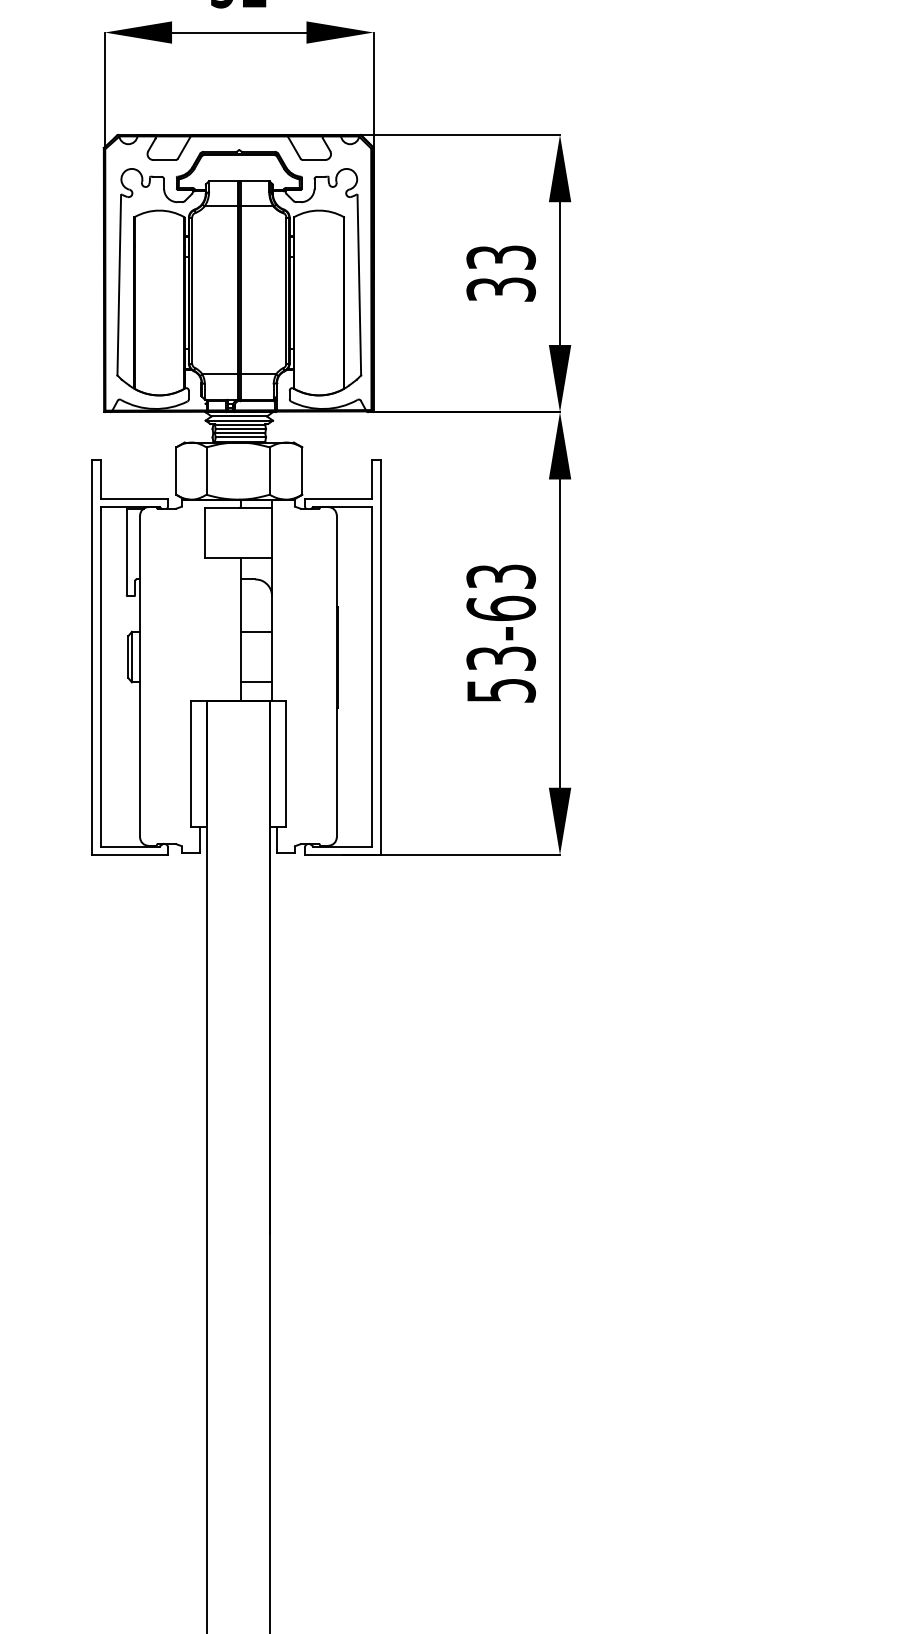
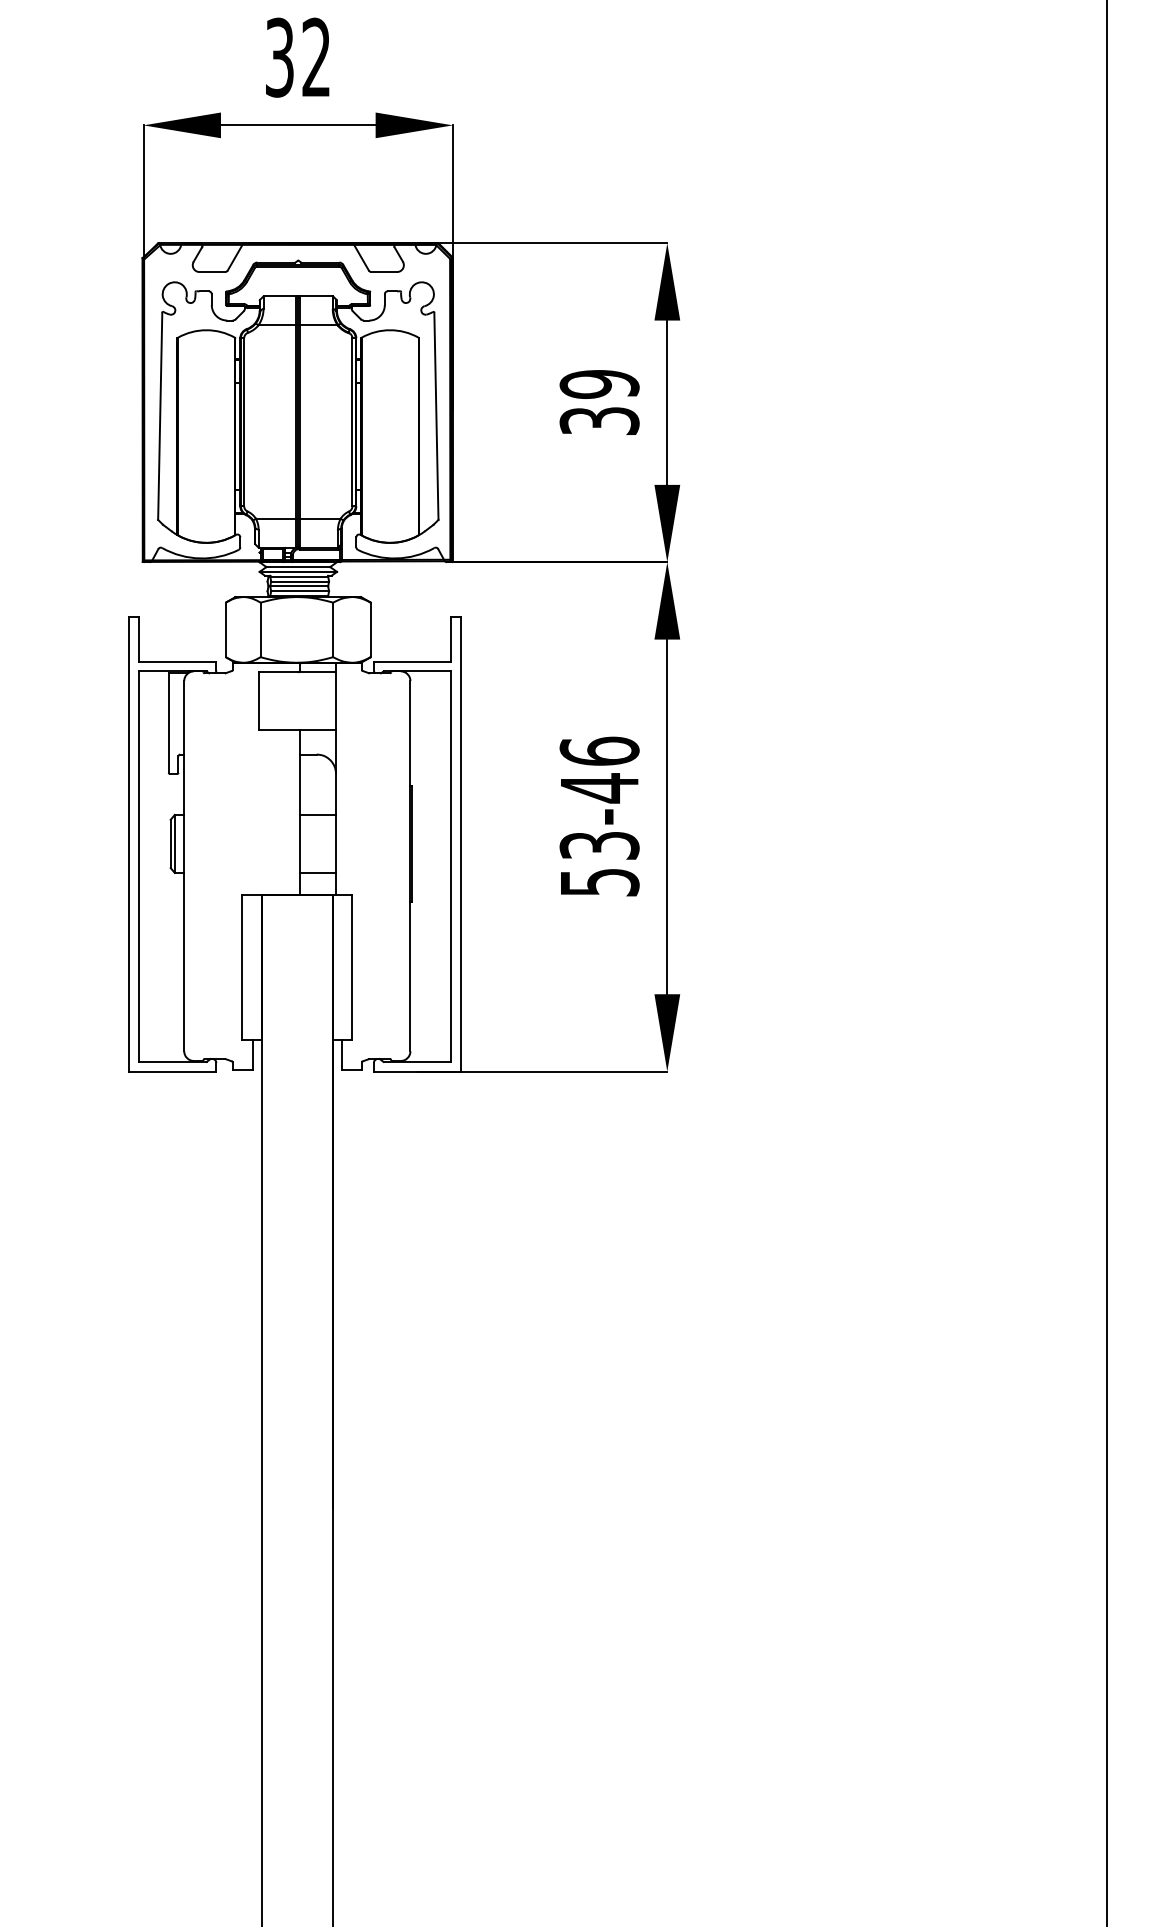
text: (501, 257) -> (599, 384), 33 -> 39
text: (501, 592) -> (599, 769), 53-63 -> 53-46

